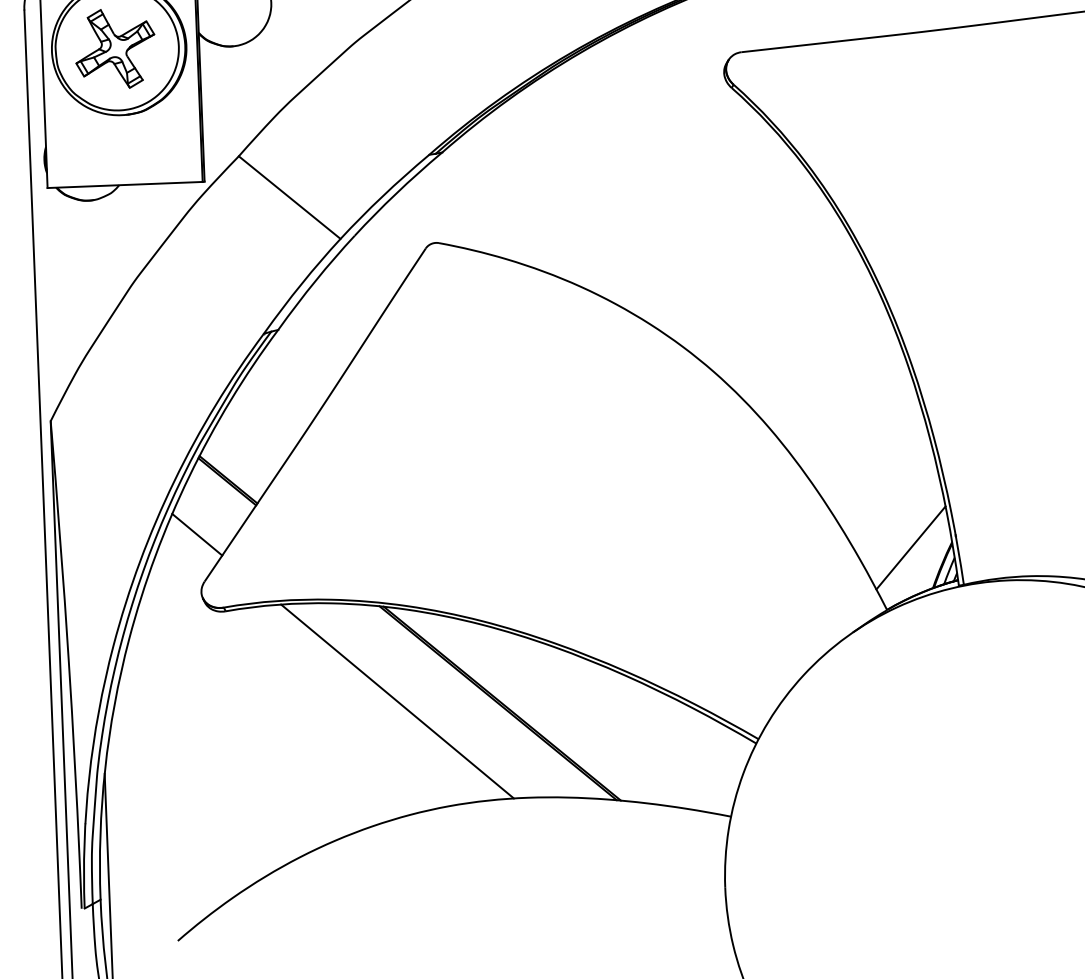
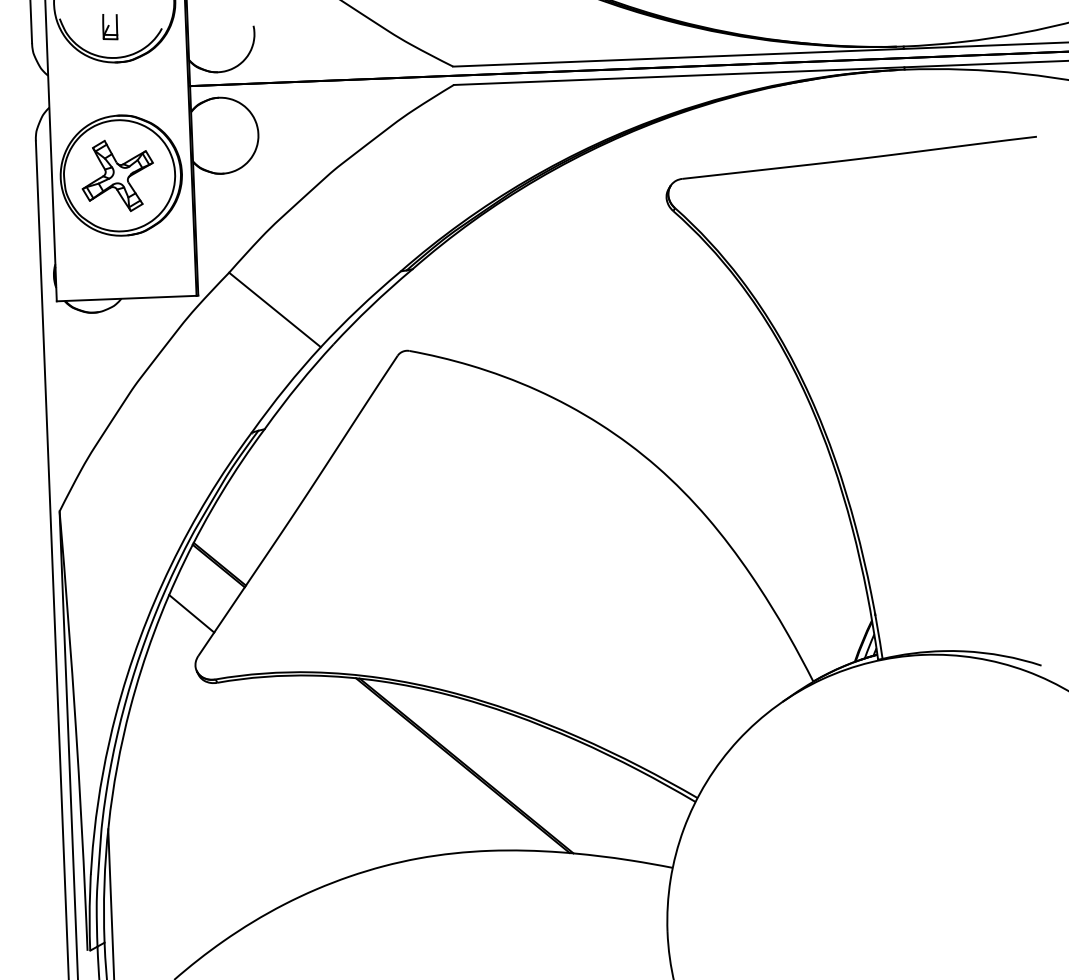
line: (910, 547) -> (834, 625), removed
line: (397, 700) -> (372, 763), removed

